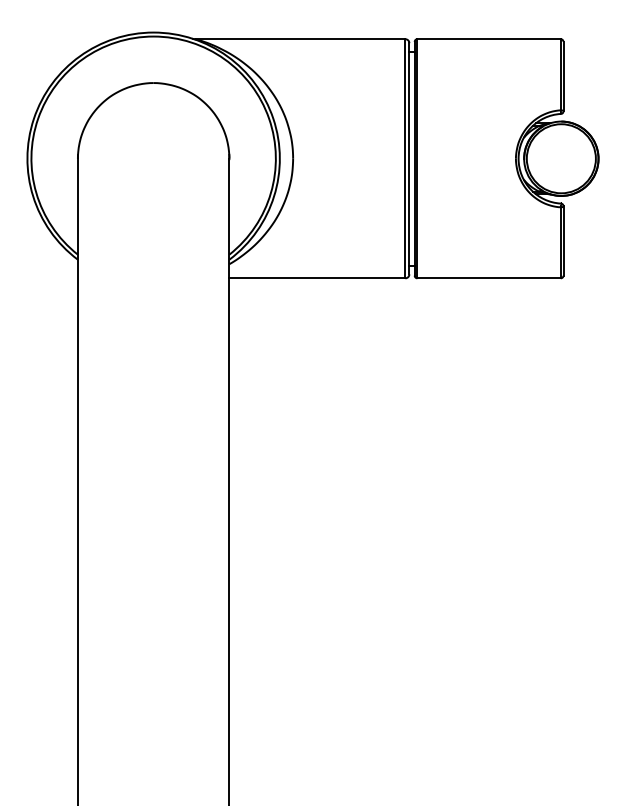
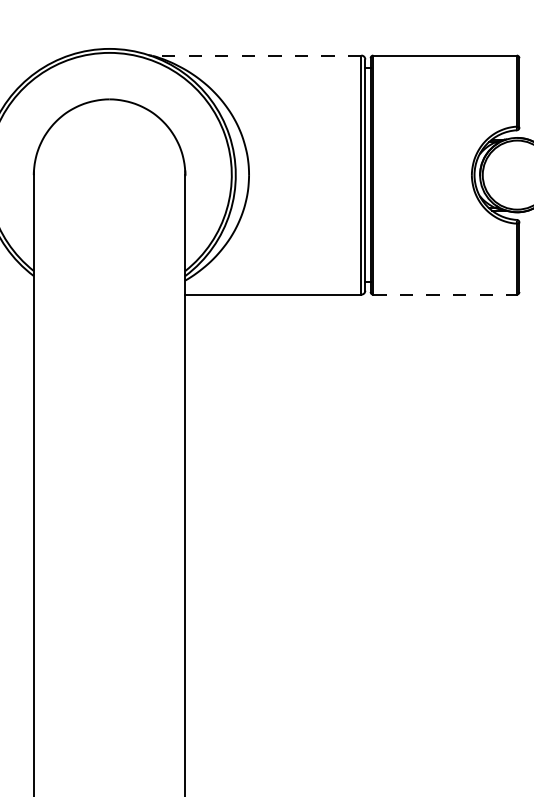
line: (300, 39) -> (256, 55), solid -> dashed
line: (489, 278) -> (445, 294), solid -> dashed

